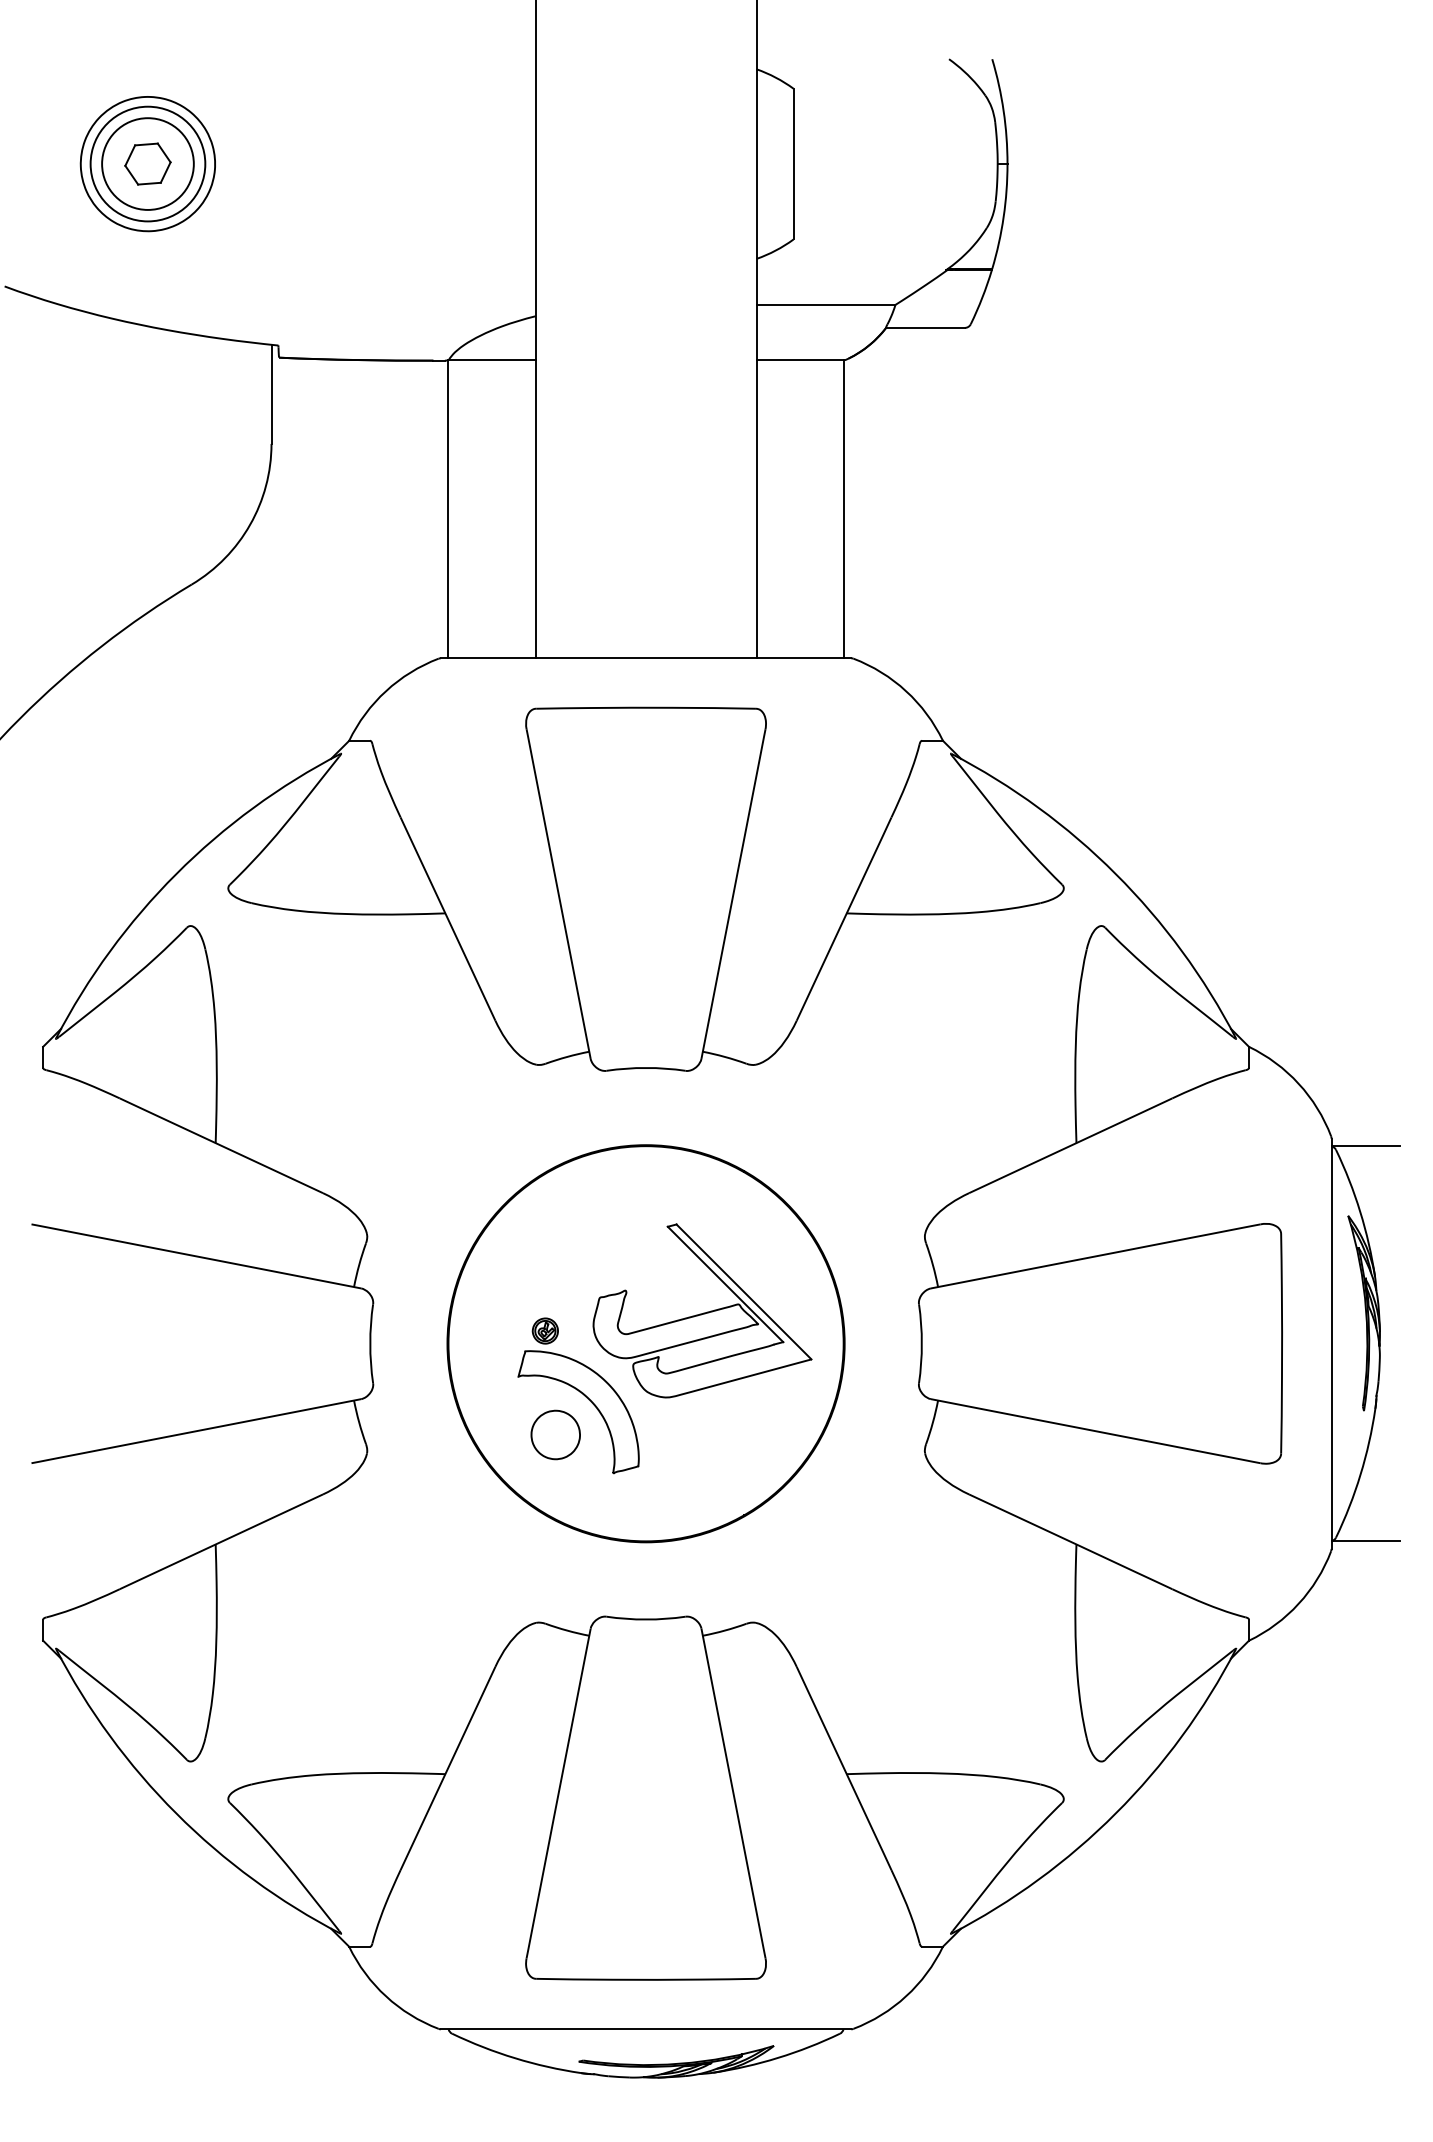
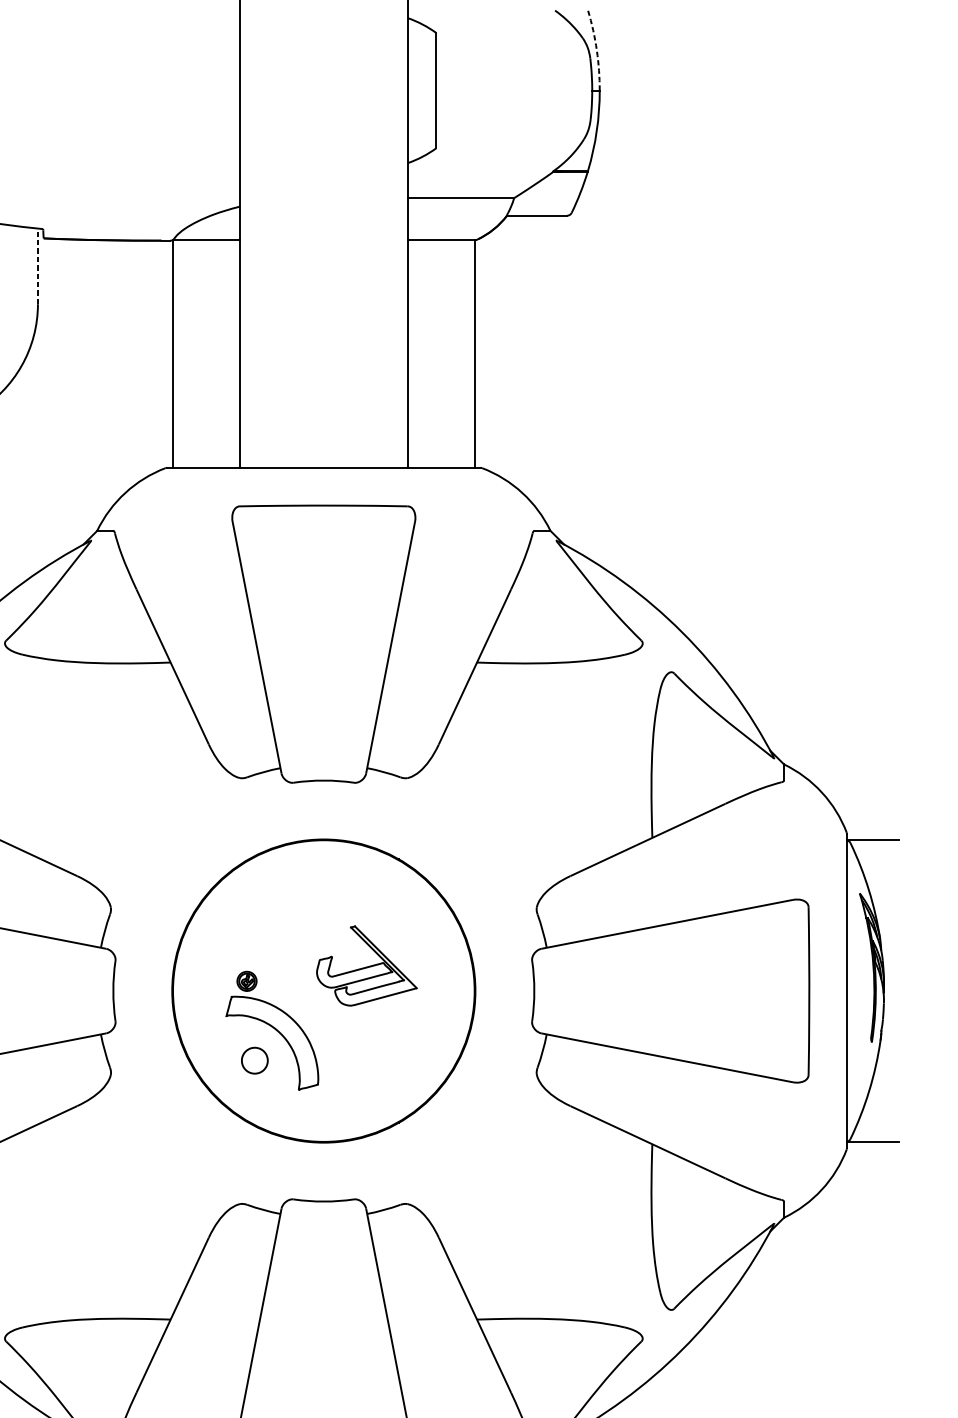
arc: (1003, 111) -> (596, 50), solid -> dashed
line: (271, 394) -> (37, 266), solid -> dashed
part: (702, 1310) -> (366, 965), size x0.6
part: (555, 1434) -> (254, 1060), size x0.7

